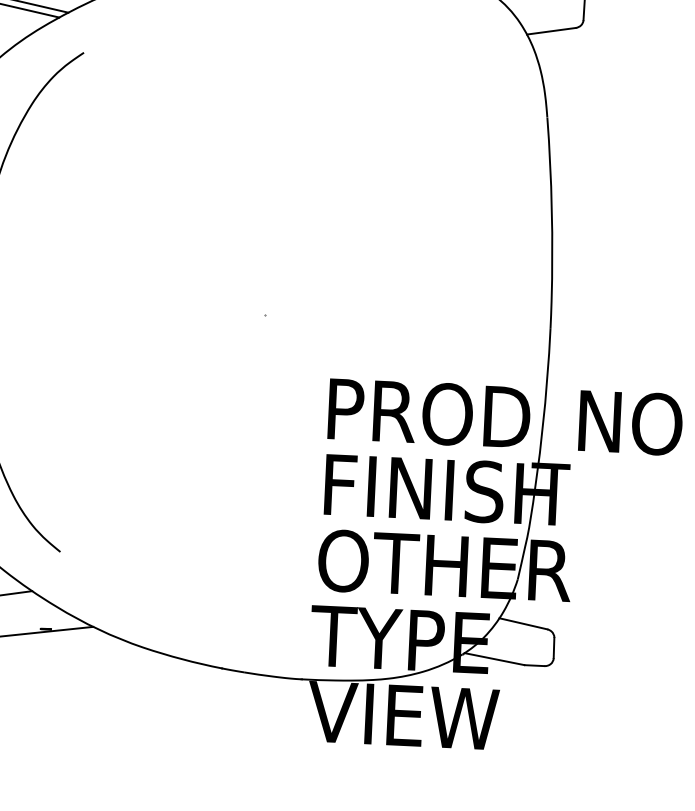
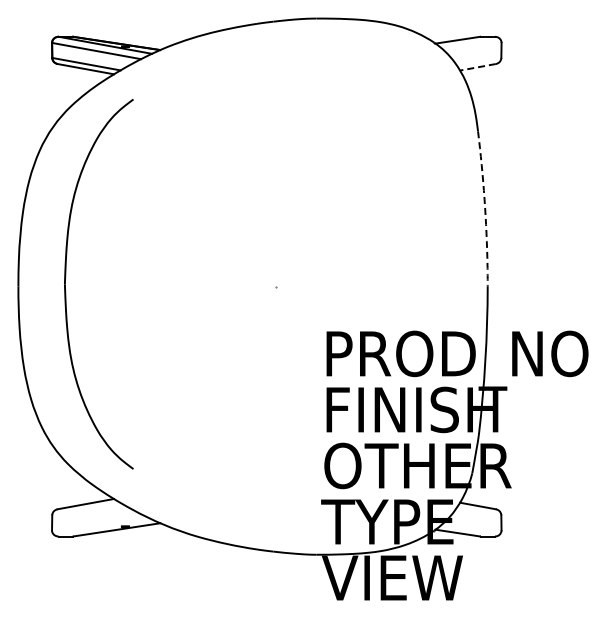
line: (550, 31) -> (477, 67), solid -> dashed
line: (552, 225) -> (485, 210), solid -> dashed

